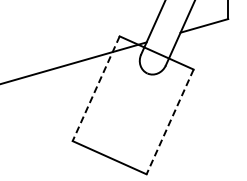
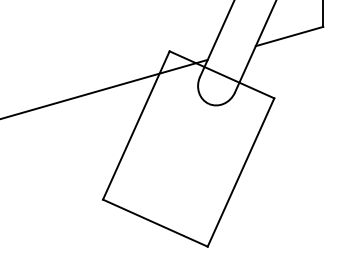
line: (95, 89) -> (135, 126), dashed -> solid
line: (169, 122) -> (240, 173), dashed -> solid

